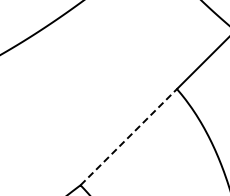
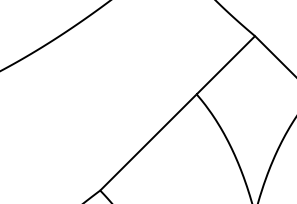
line: (128, 137) -> (148, 142), dashed -> solid

